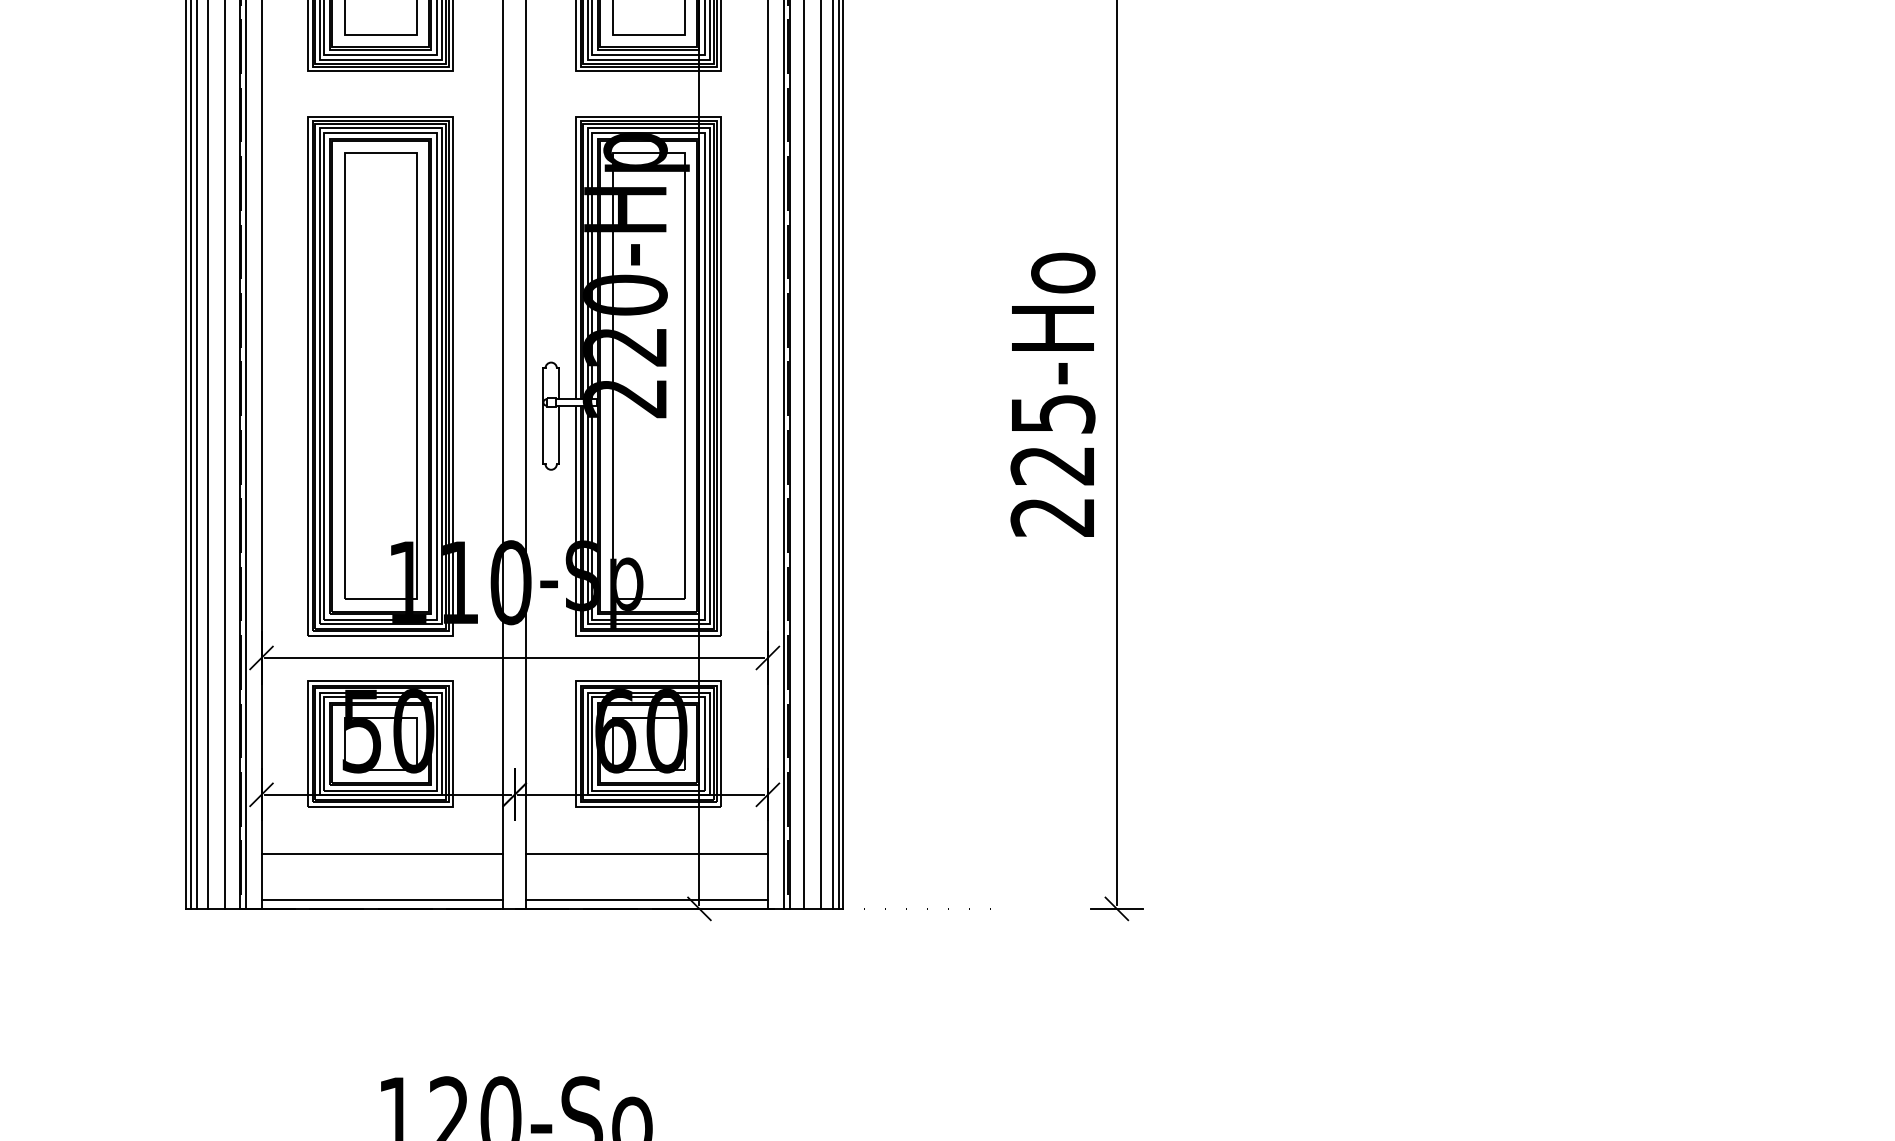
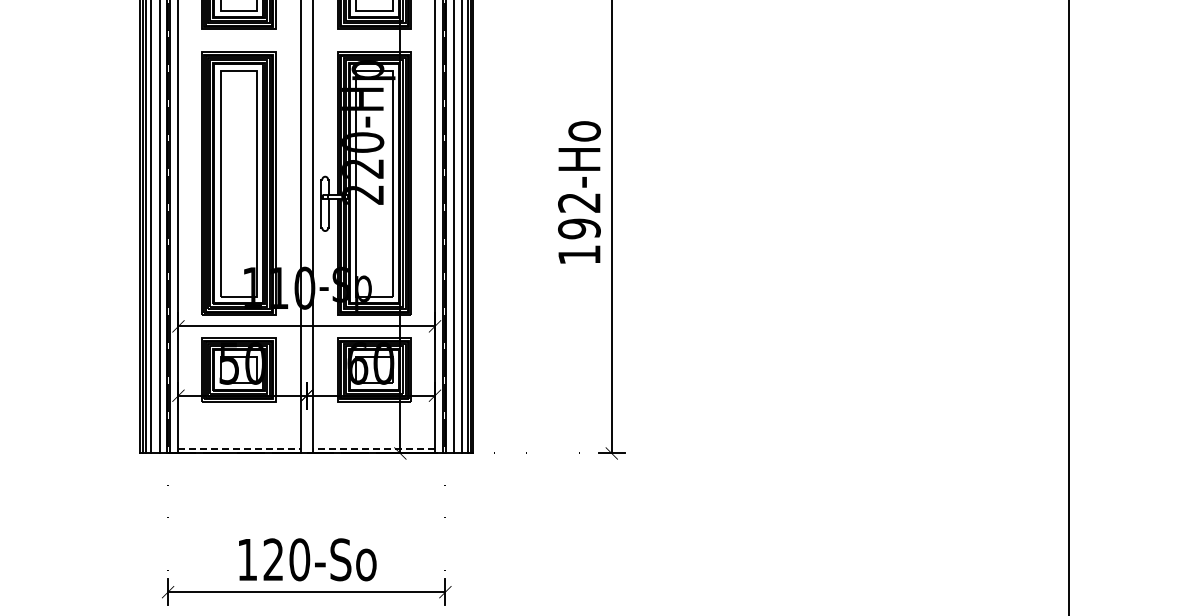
text: (1053, 464) -> (579, 228), 225-Ho -> 192-Ho
line: (381, 853) -> (239, 425), removed
line: (646, 853) -> (373, 425), removed
line: (383, 898) -> (240, 448), solid -> dashed
line: (646, 898) -> (373, 448), solid -> dashed

